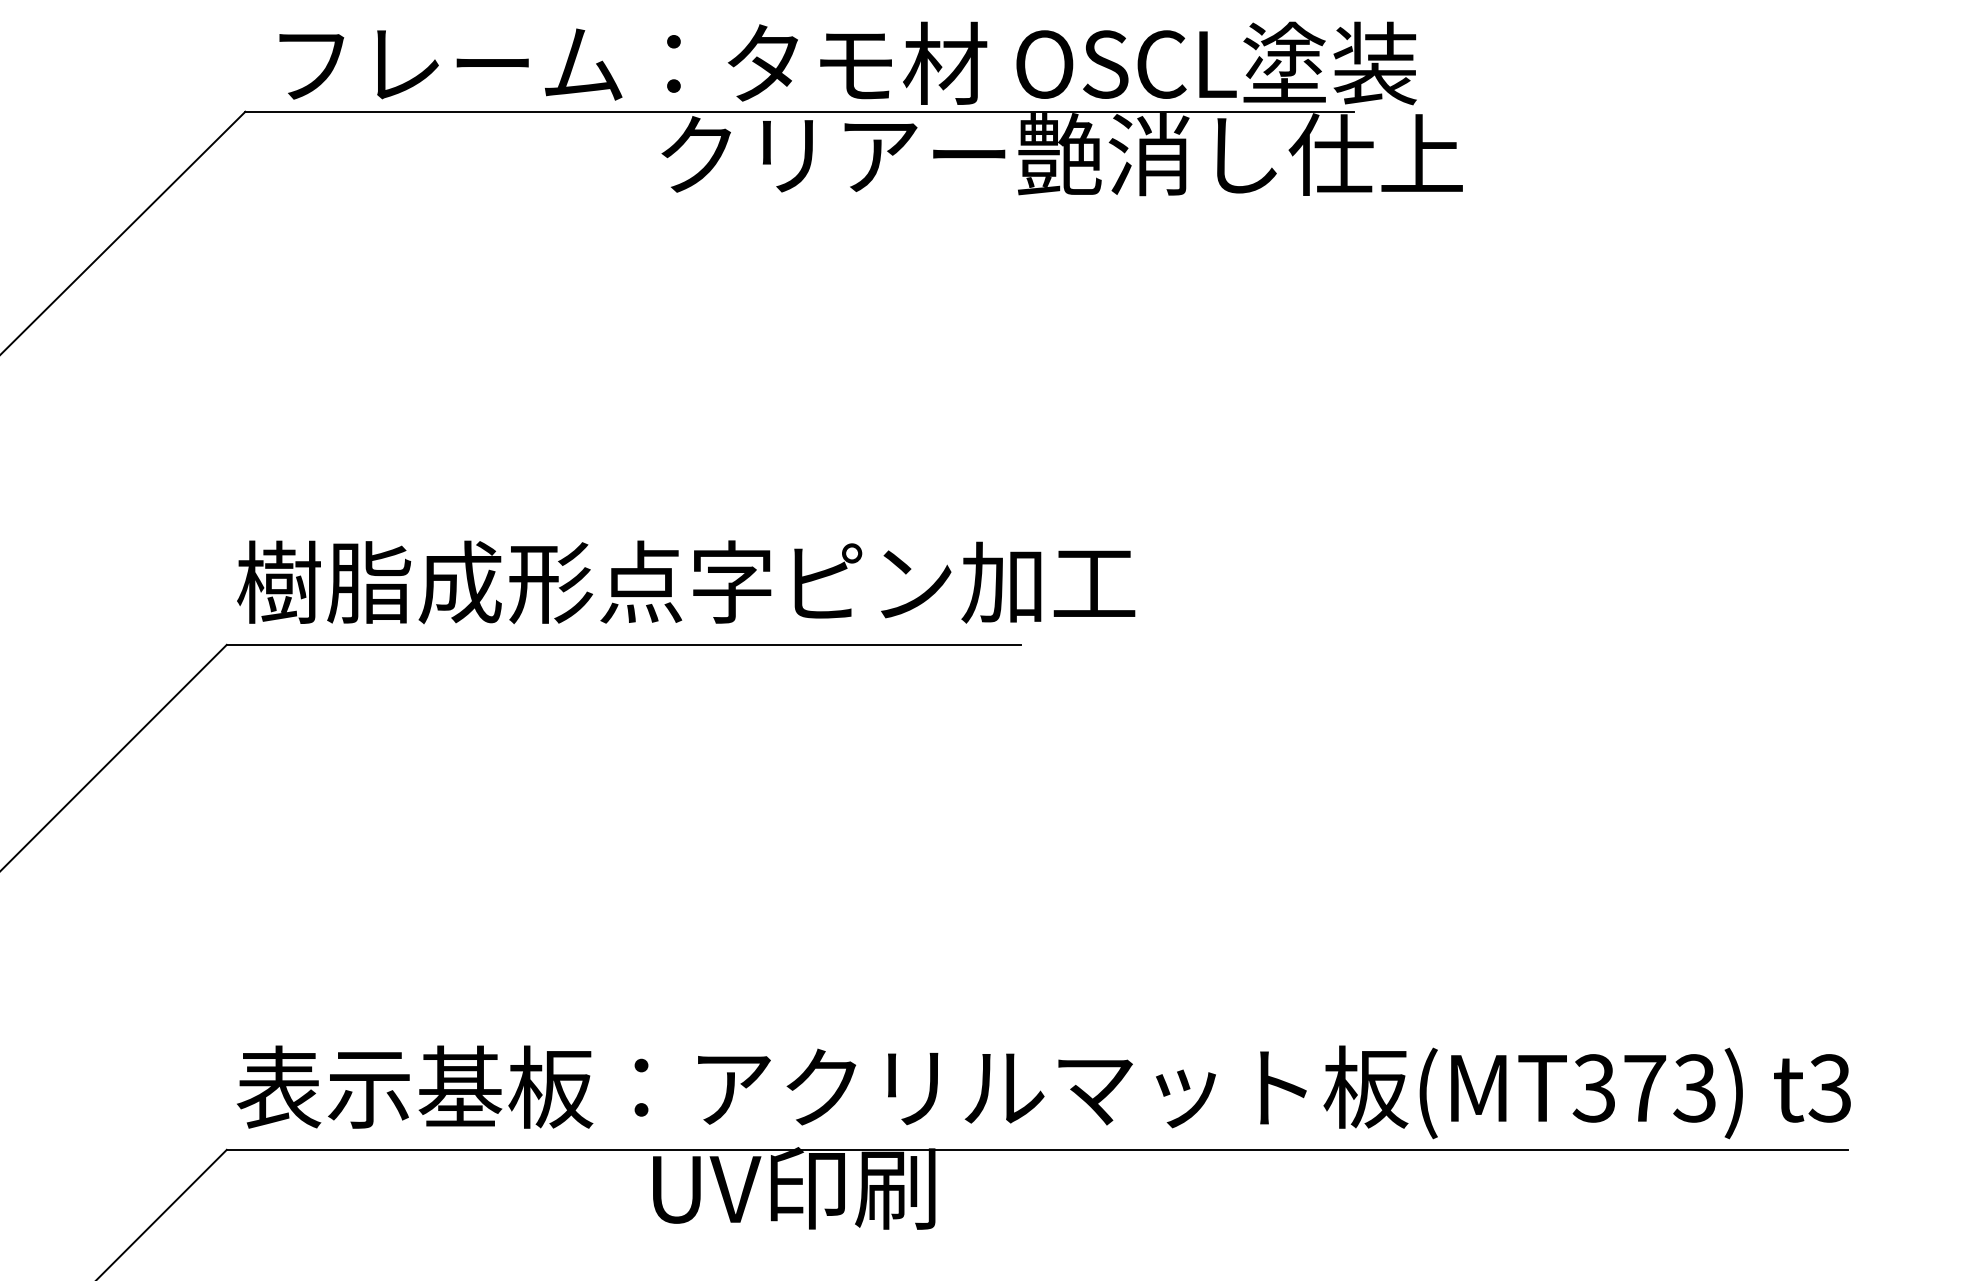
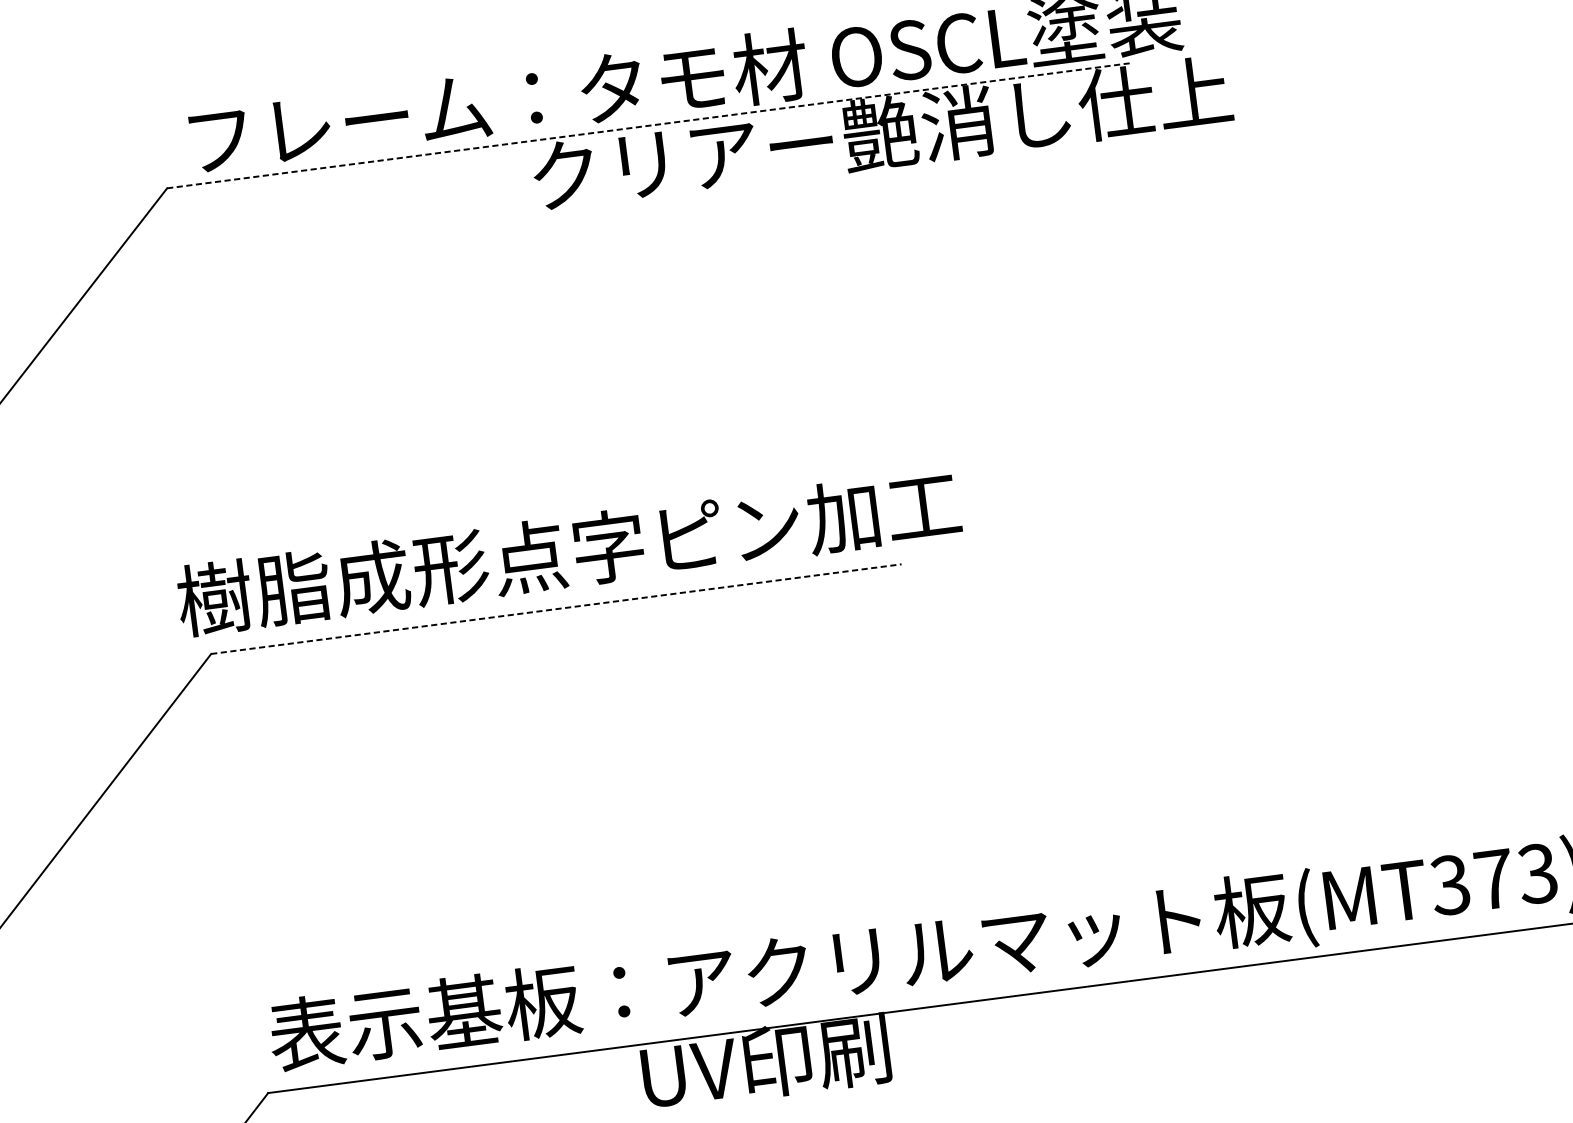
line: (800, 111) -> (649, 125), solid -> dashed
text: (686, 582) -> (569, 552), moved
line: (624, 644) -> (556, 608), solid -> dashed

